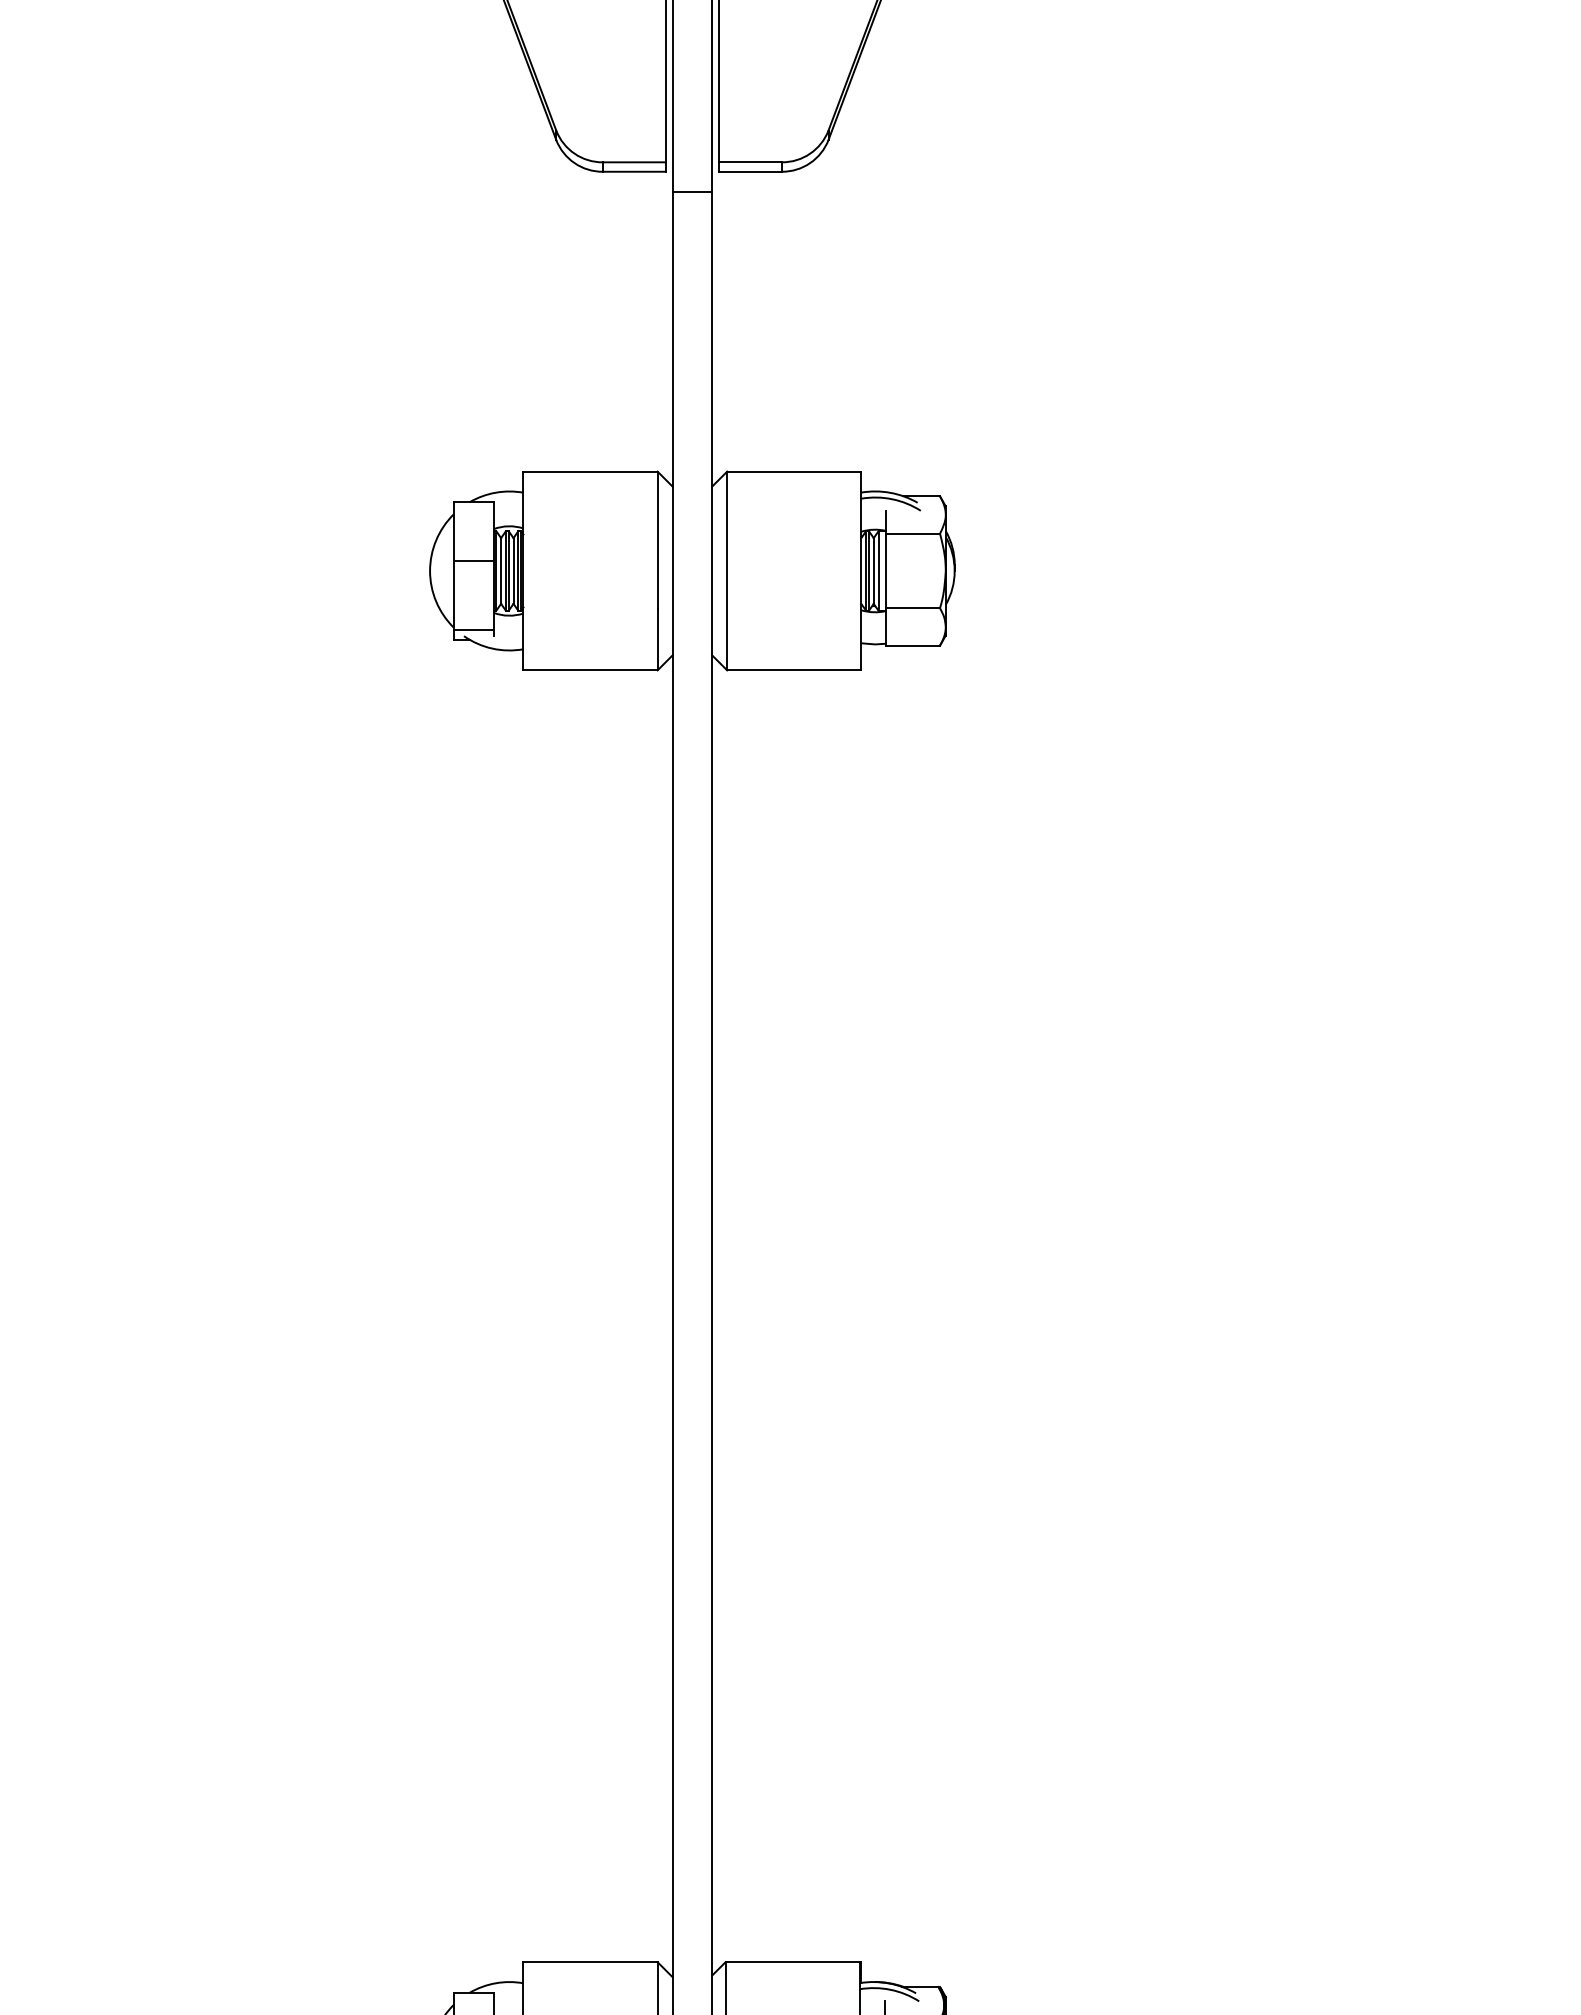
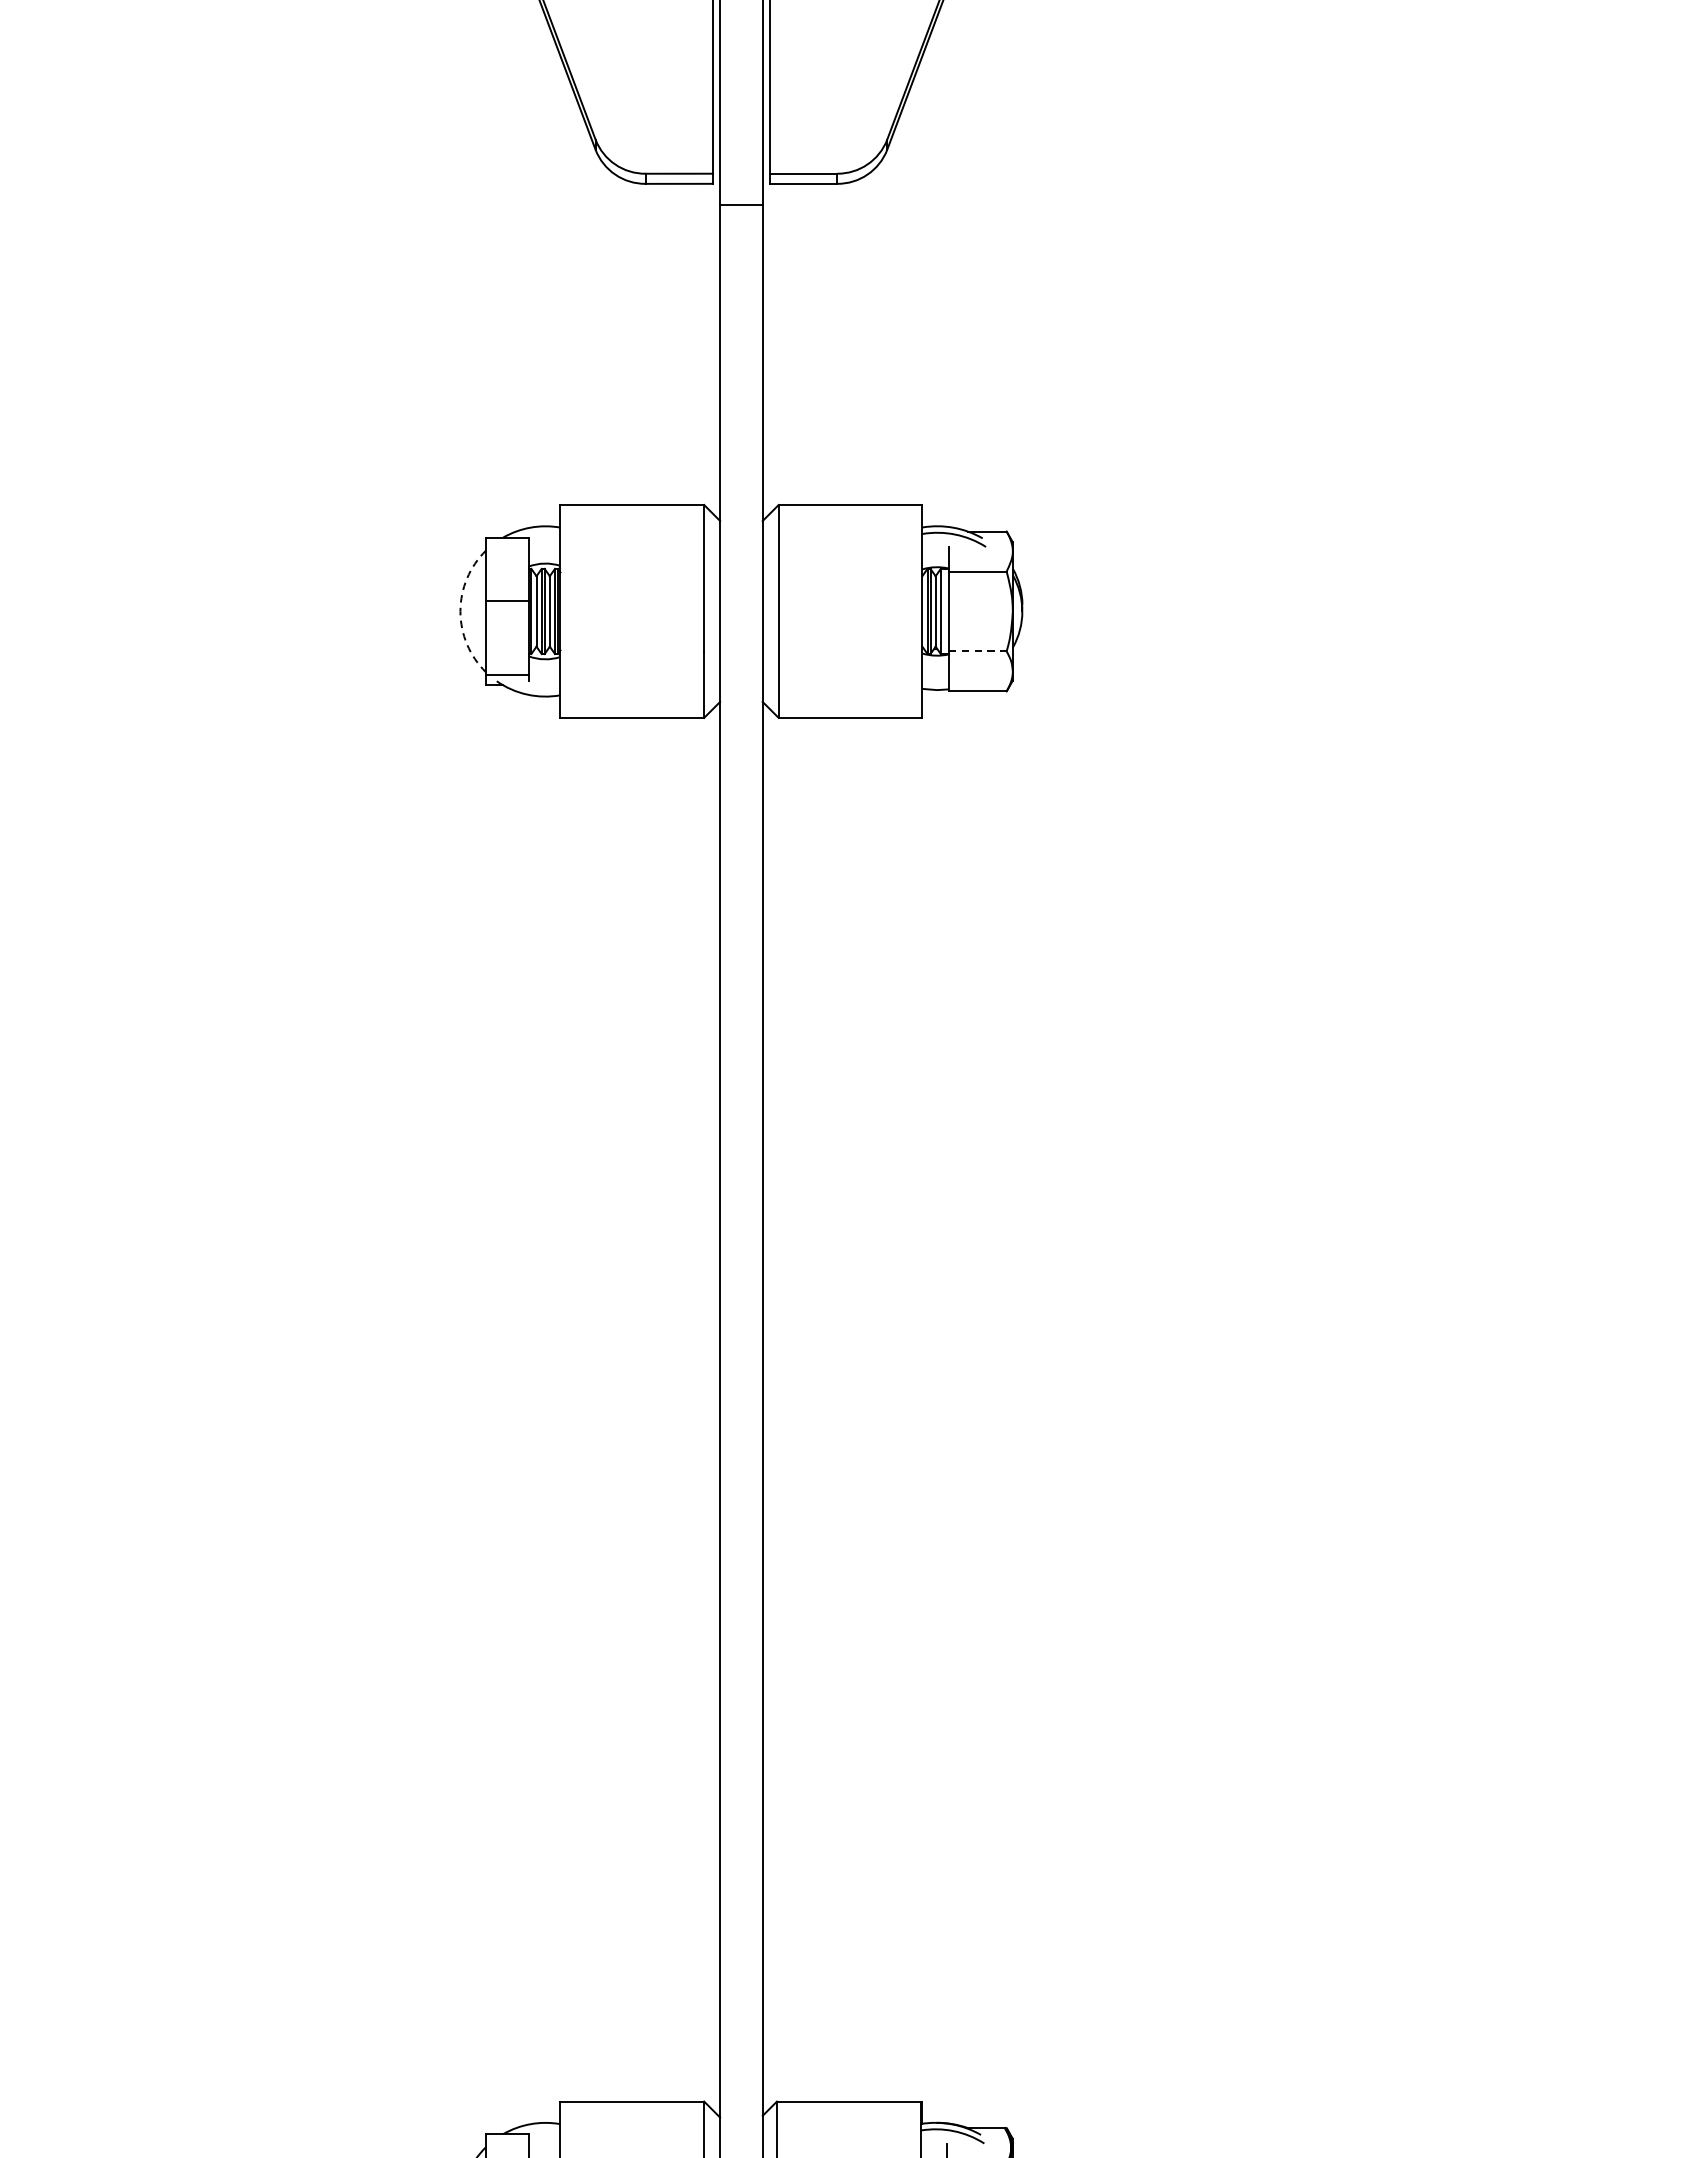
arc: (430, 571) -> (460, 612), solid -> dashed
line: (913, 608) -> (978, 651), solid -> dashed

